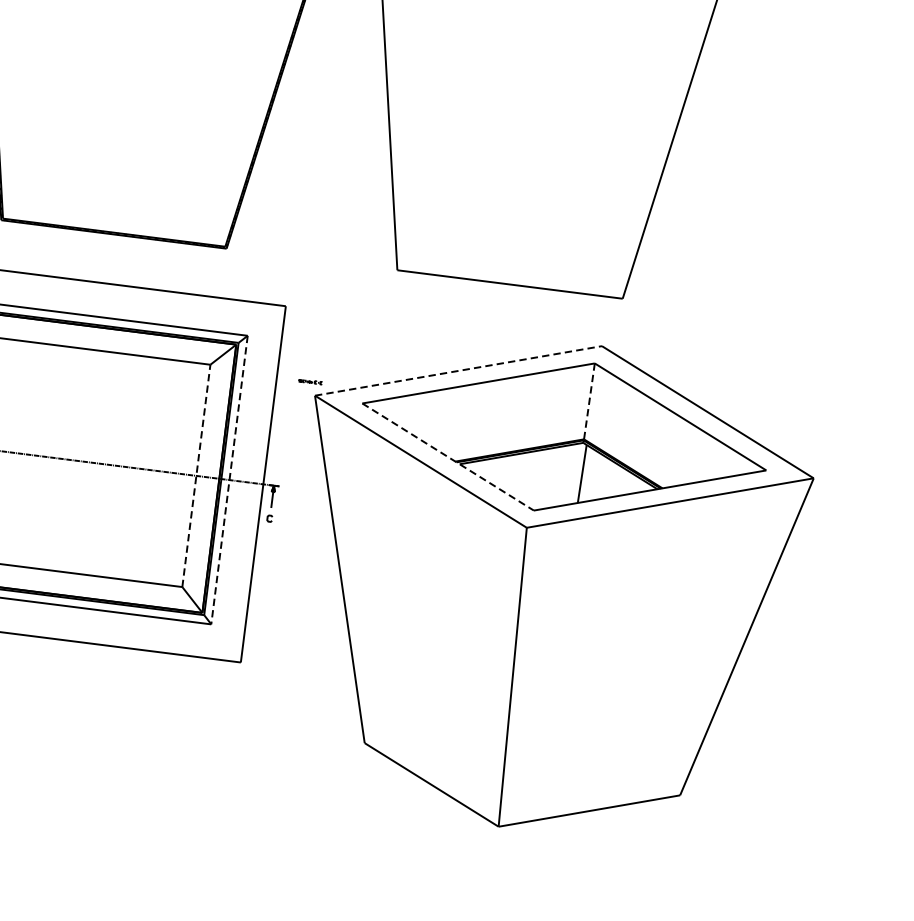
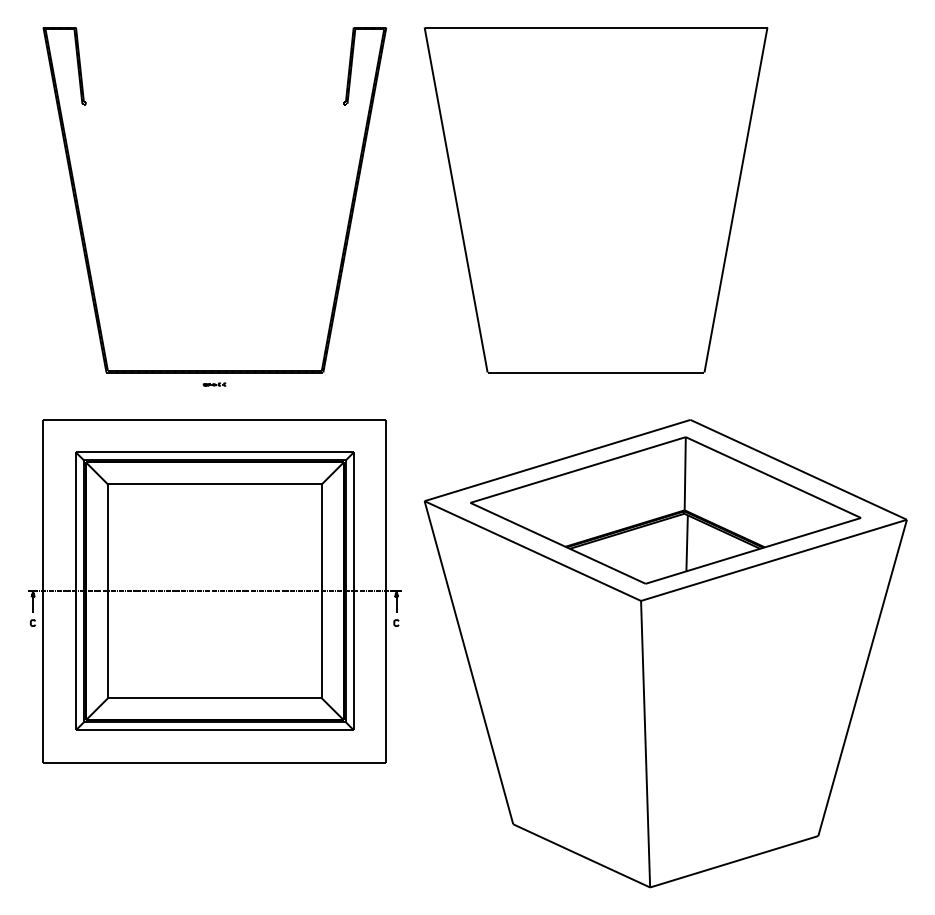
line: (459, 371) -> (558, 460), dashed -> solid
line: (310, 381) -> (214, 384), moved
line: (589, 401) -> (685, 473), dashed -> solid
line: (448, 457) -> (558, 543), dashed -> solid
line: (195, 476) -> (321, 591), dashed -> solid
line: (229, 480) -> (353, 591), dashed -> solid

